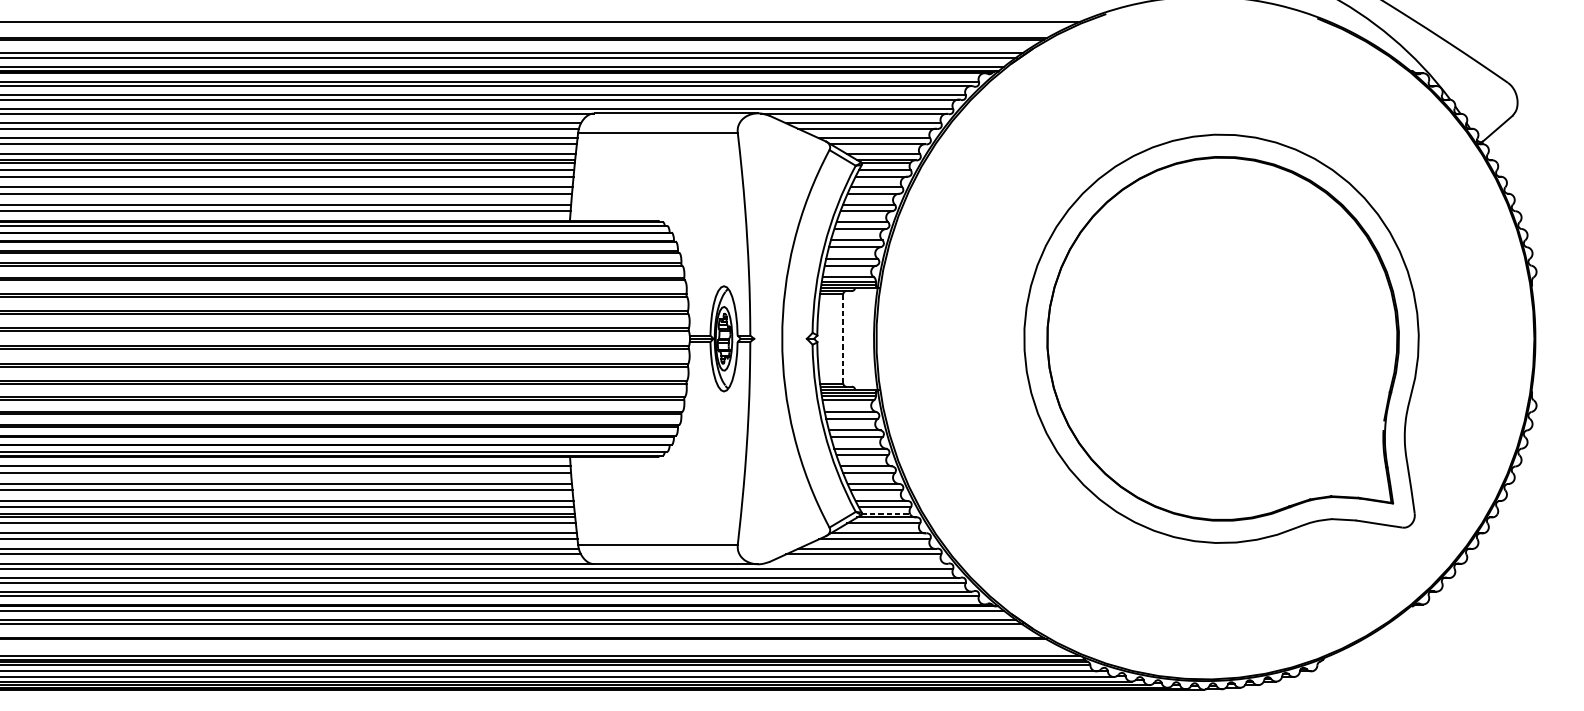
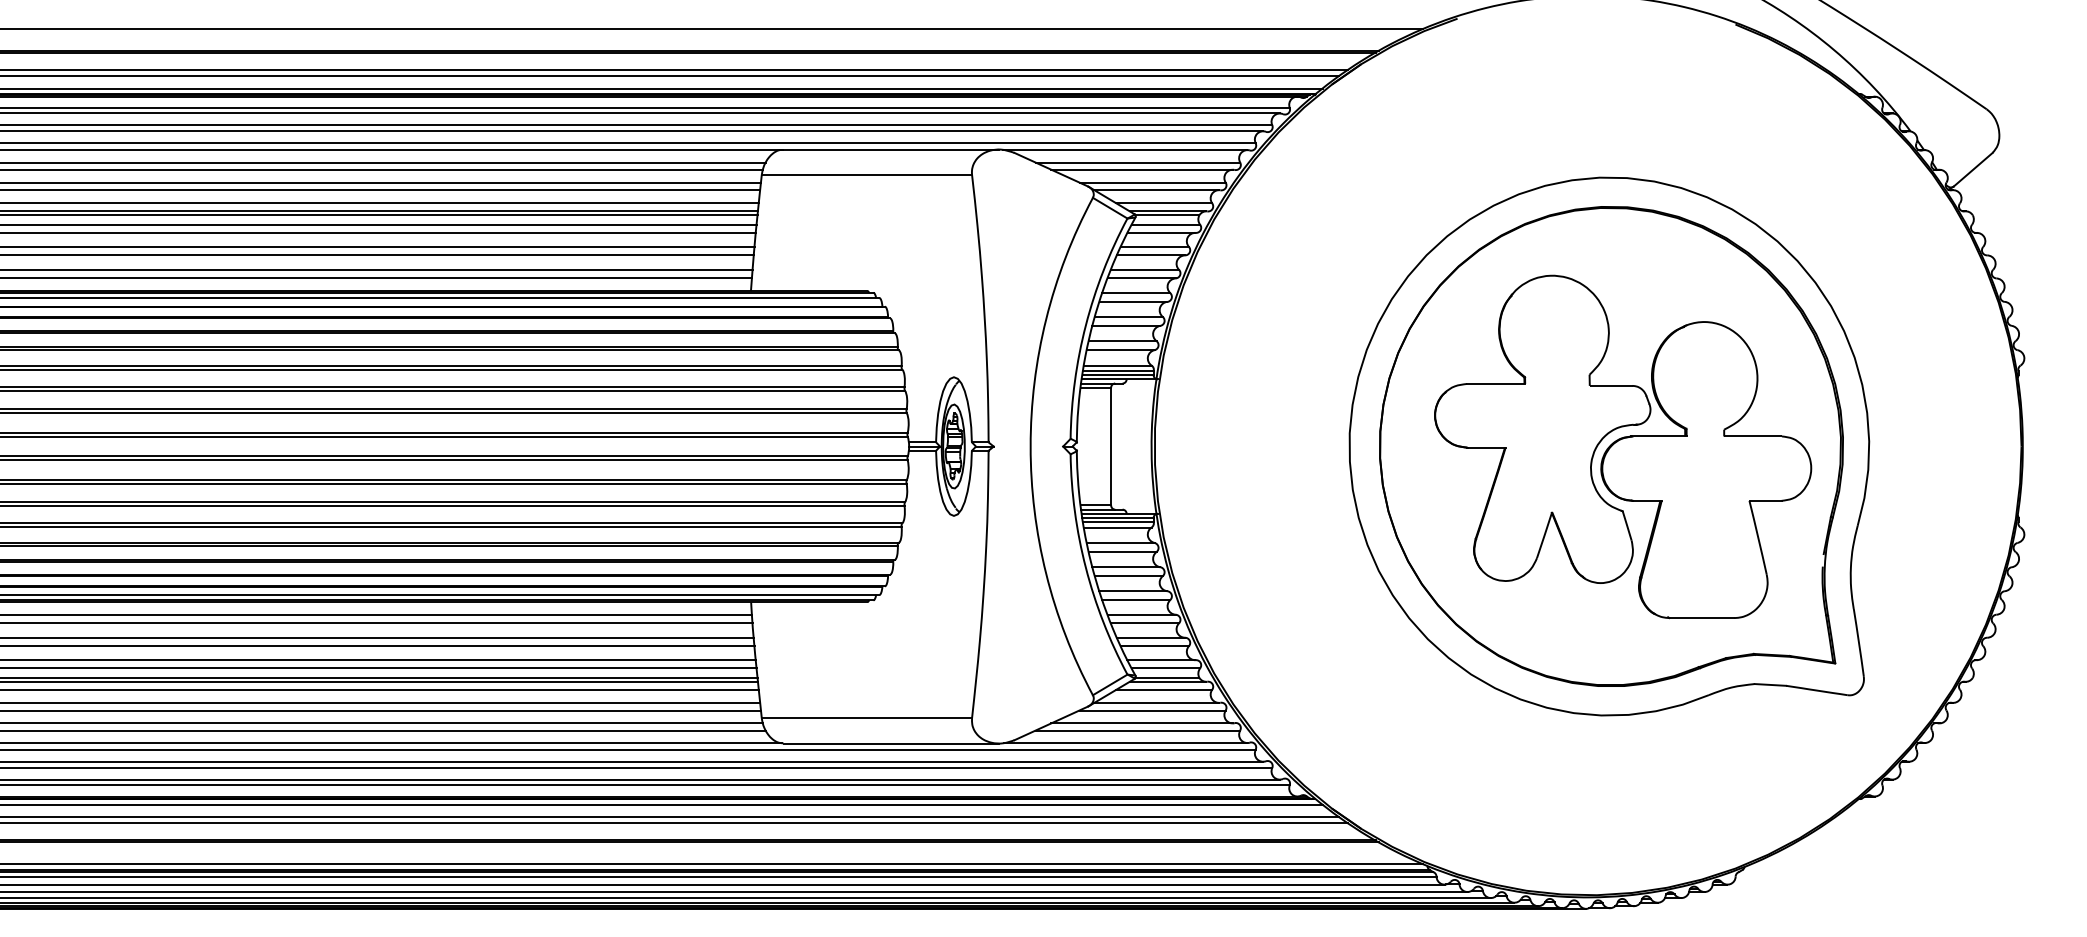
line: (843, 338) -> (1111, 446), dashed -> solid
part: (1232, 338) -> (1623, 446), added
line: (886, 514) -> (1167, 677), dashed -> solid
line: (854, 564) -> (1125, 743), added

